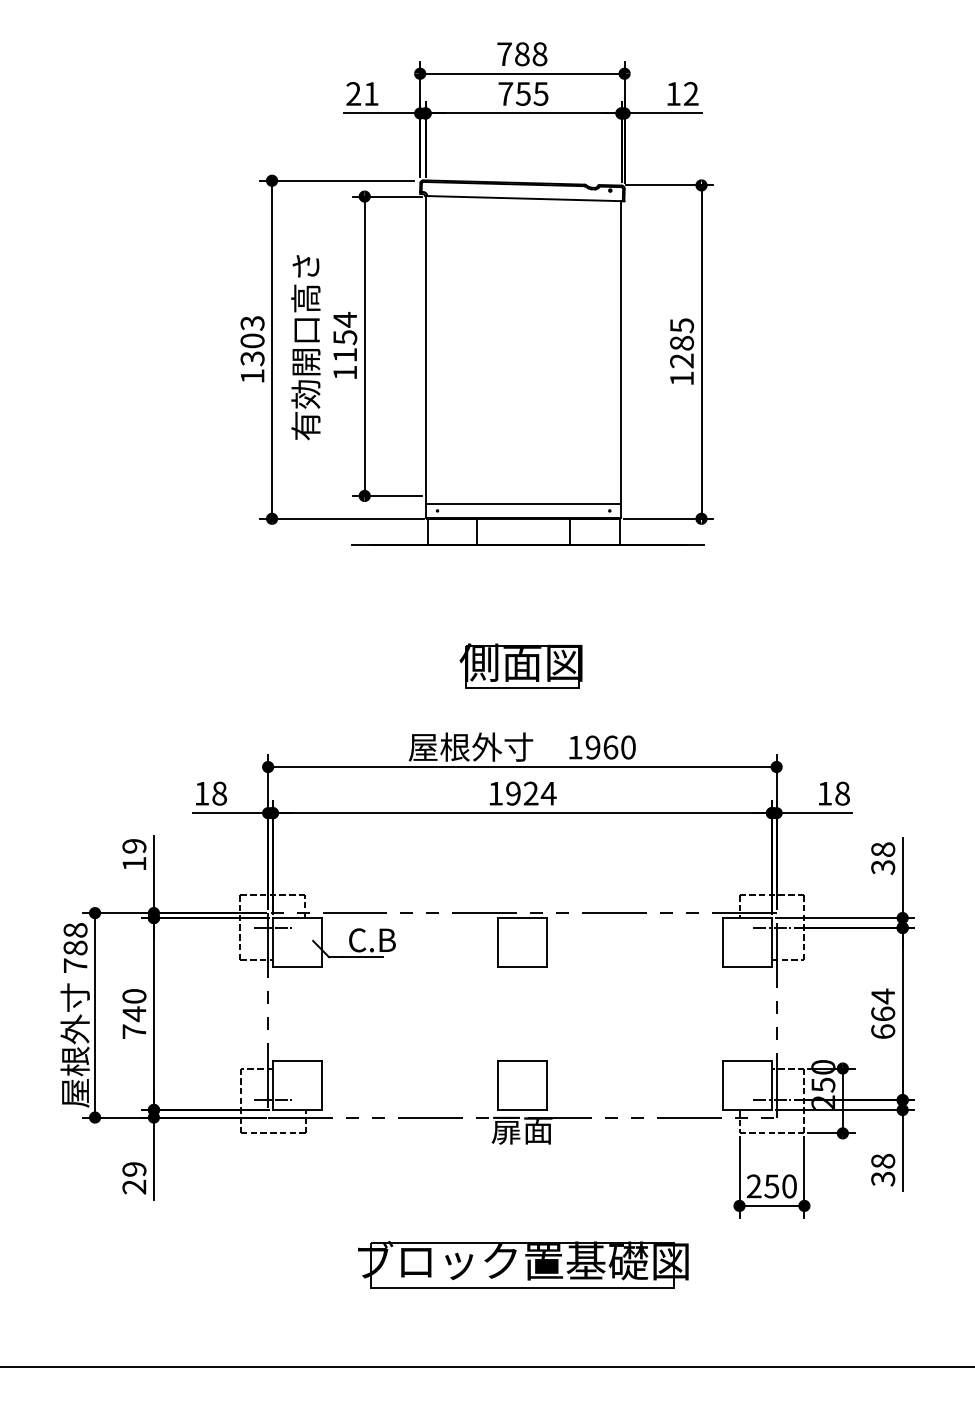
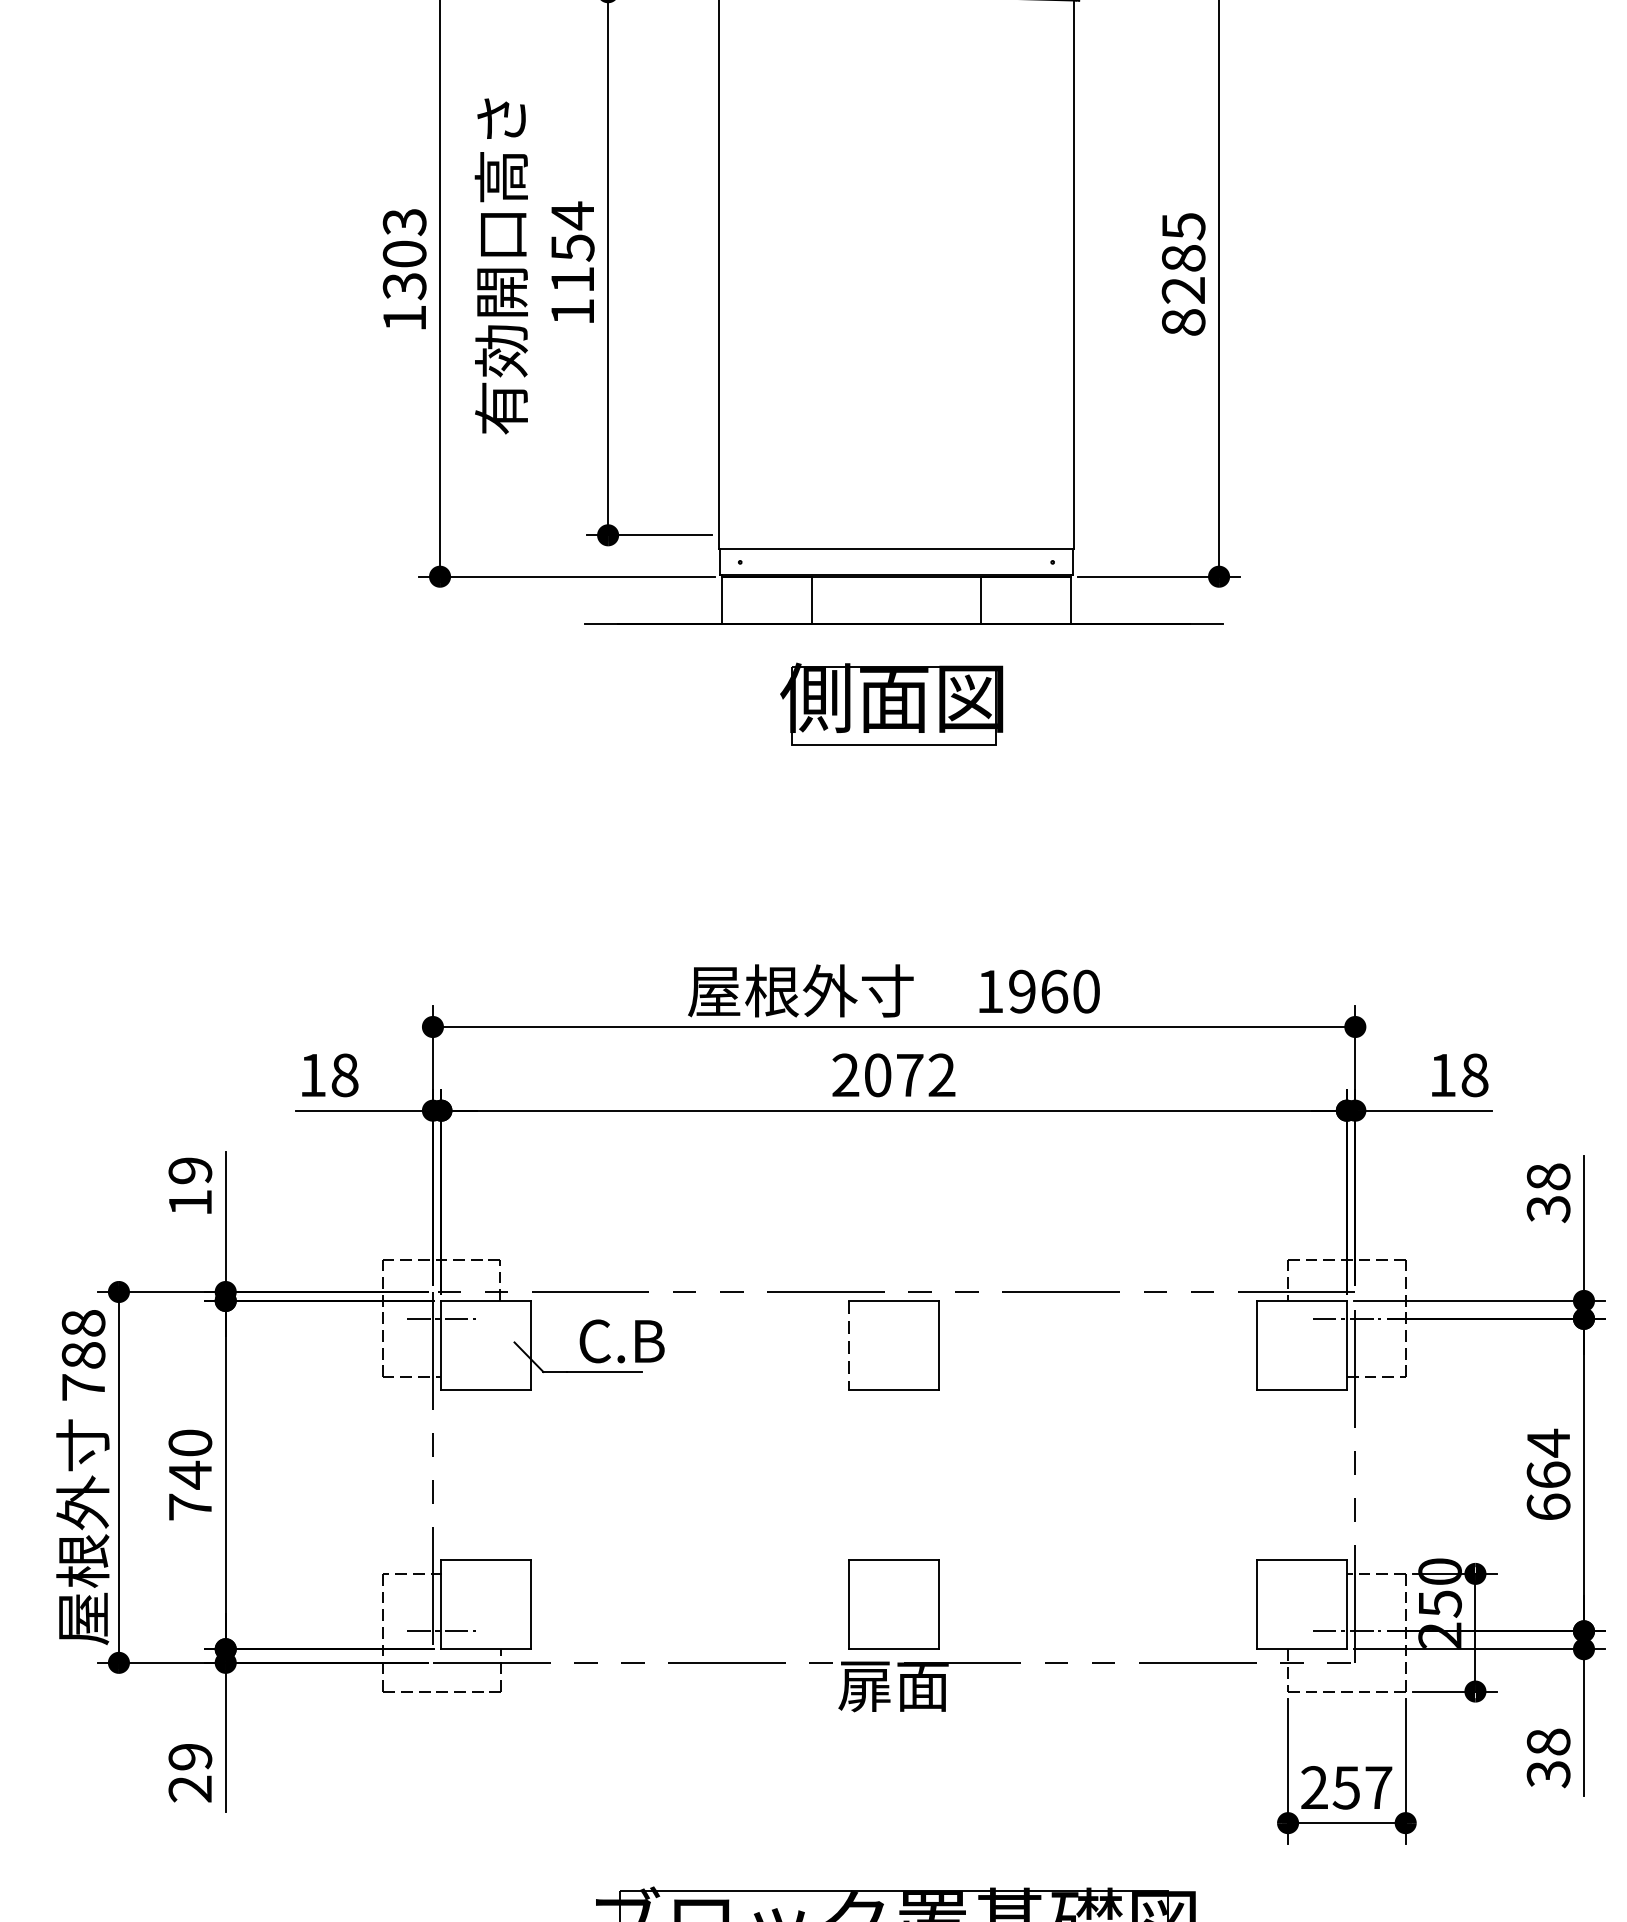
text: (682, 378) -> (1184, 322), 1285 -> 8285
part: (520, 665) -> (890, 703), moved
text: (522, 793) -> (894, 1075), 1924 -> 2072
line: (497, 942) -> (848, 1345), solid -> dashed
text: (789, 1186) -> (1378, 1787), 250 -> 257

